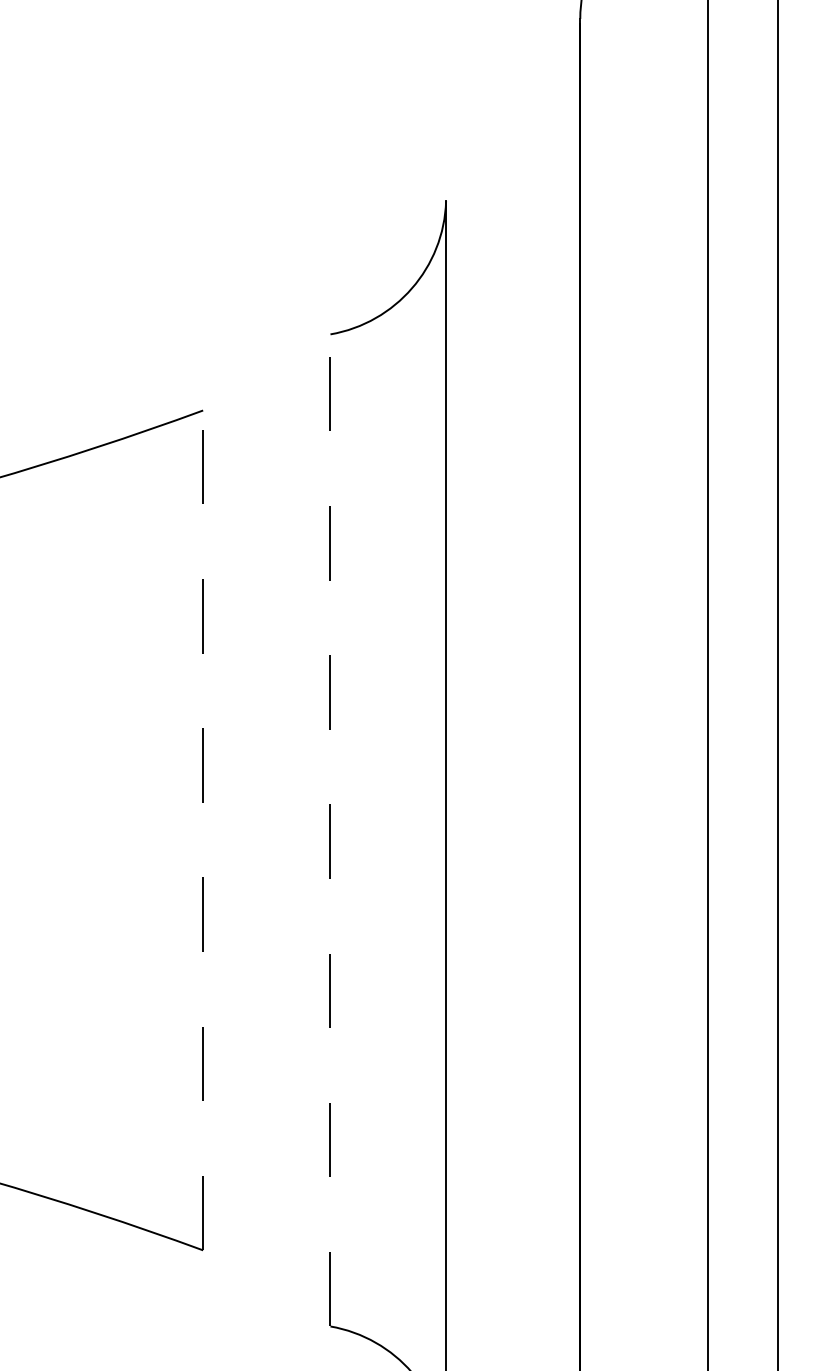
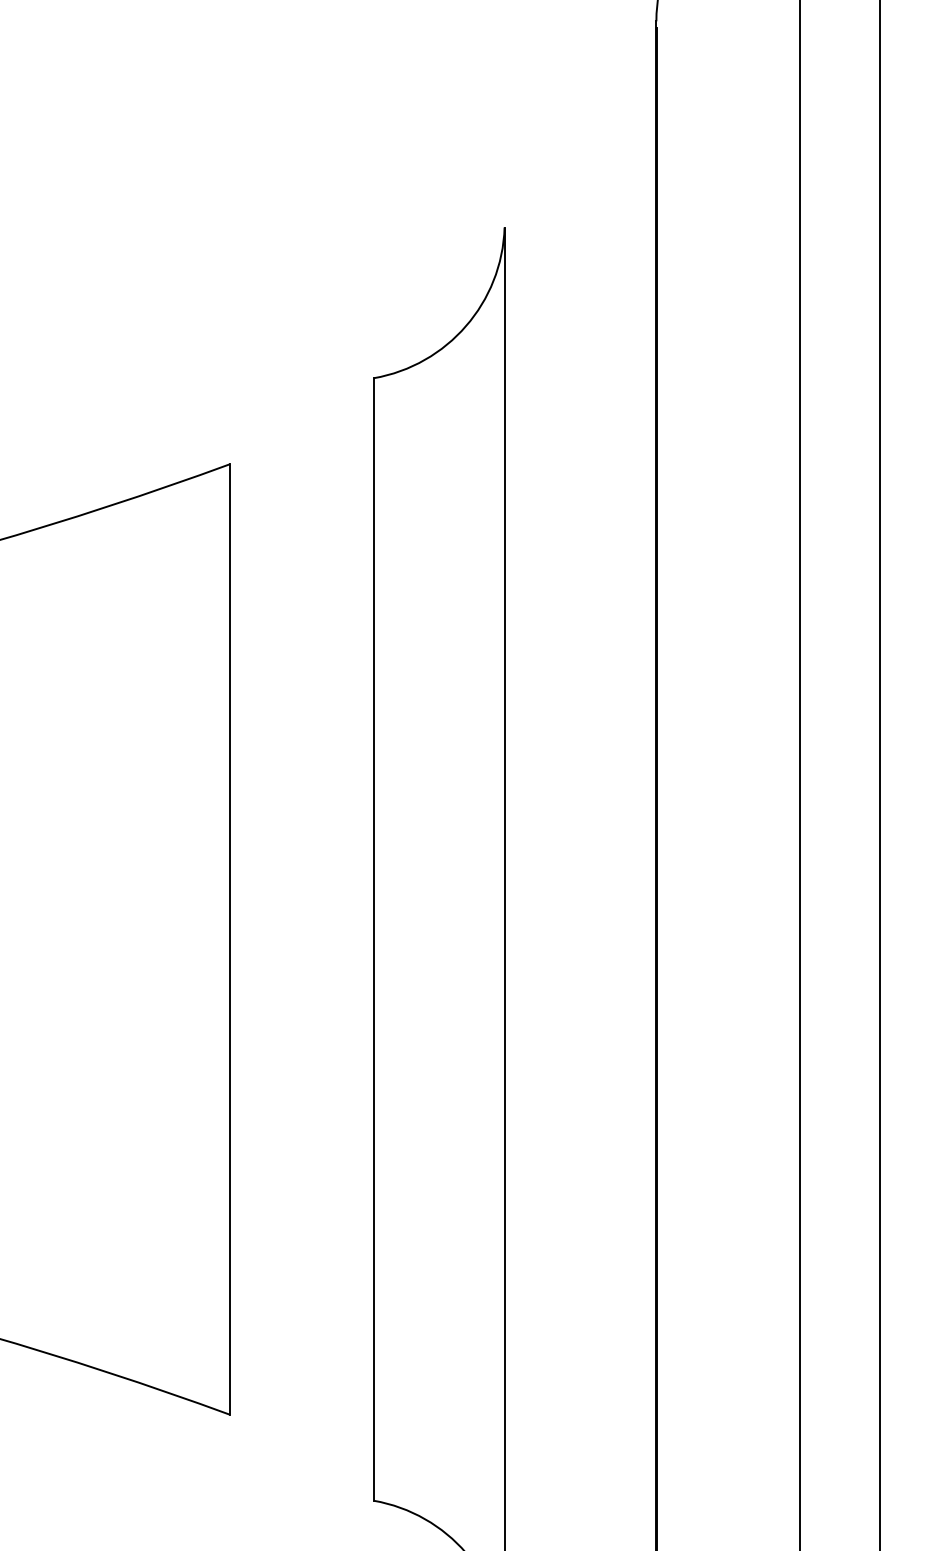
line: (330, 829) -> (373, 938), dashed -> solid
line: (202, 830) -> (229, 939), dashed -> solid

